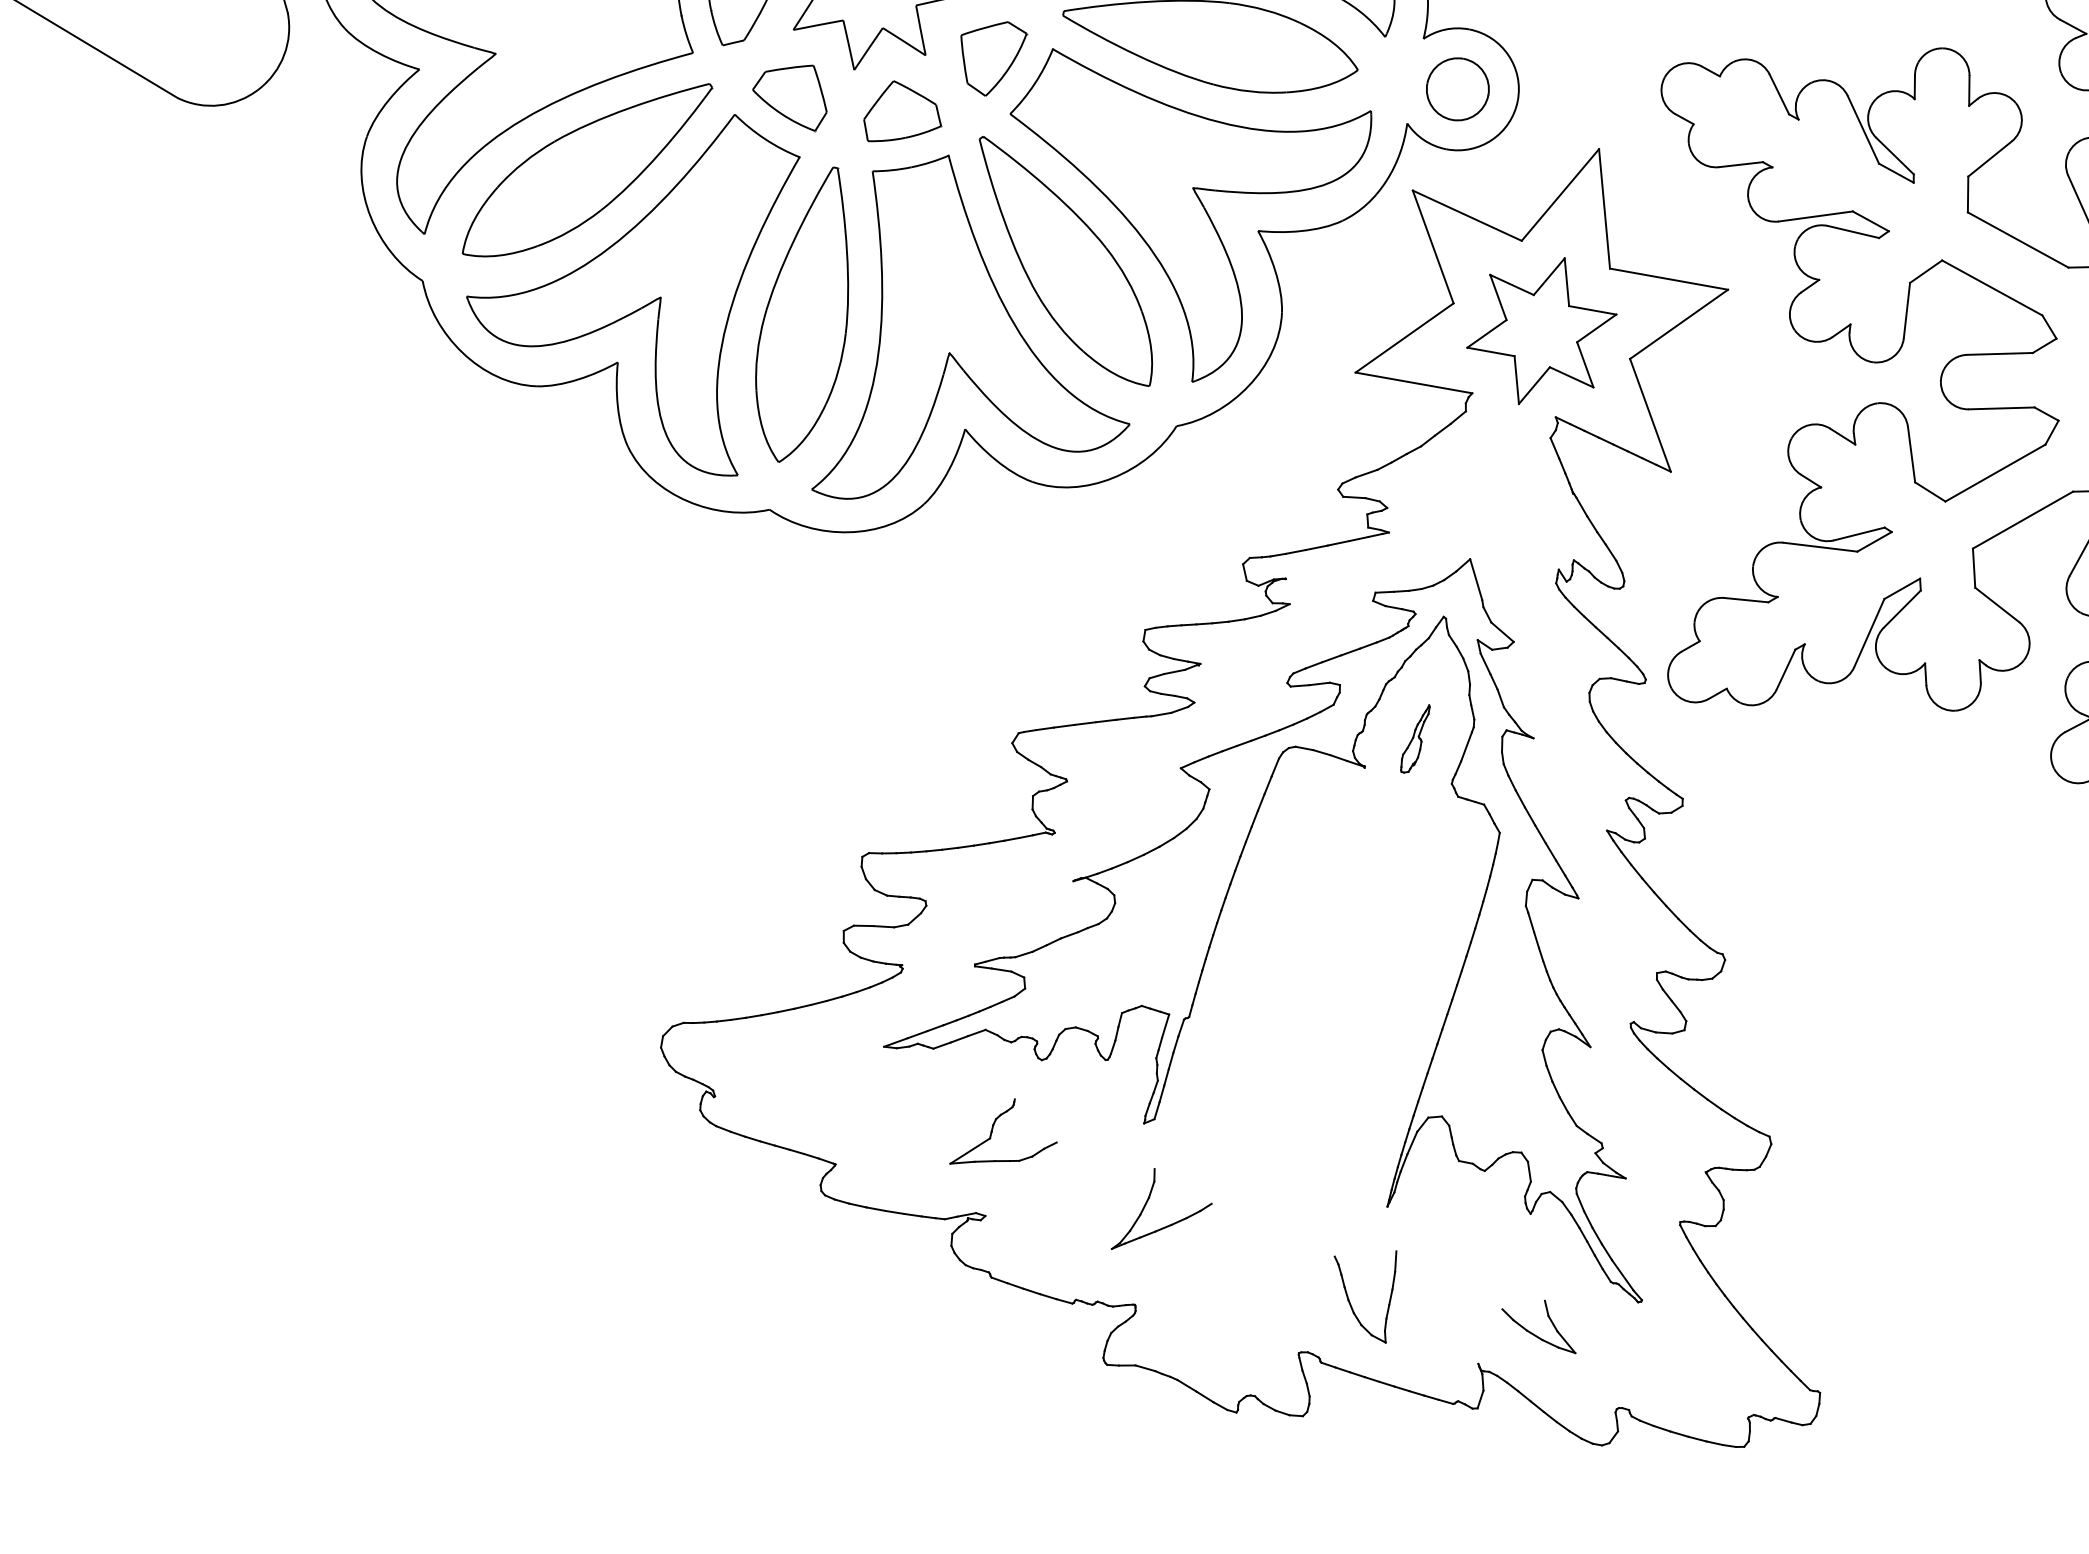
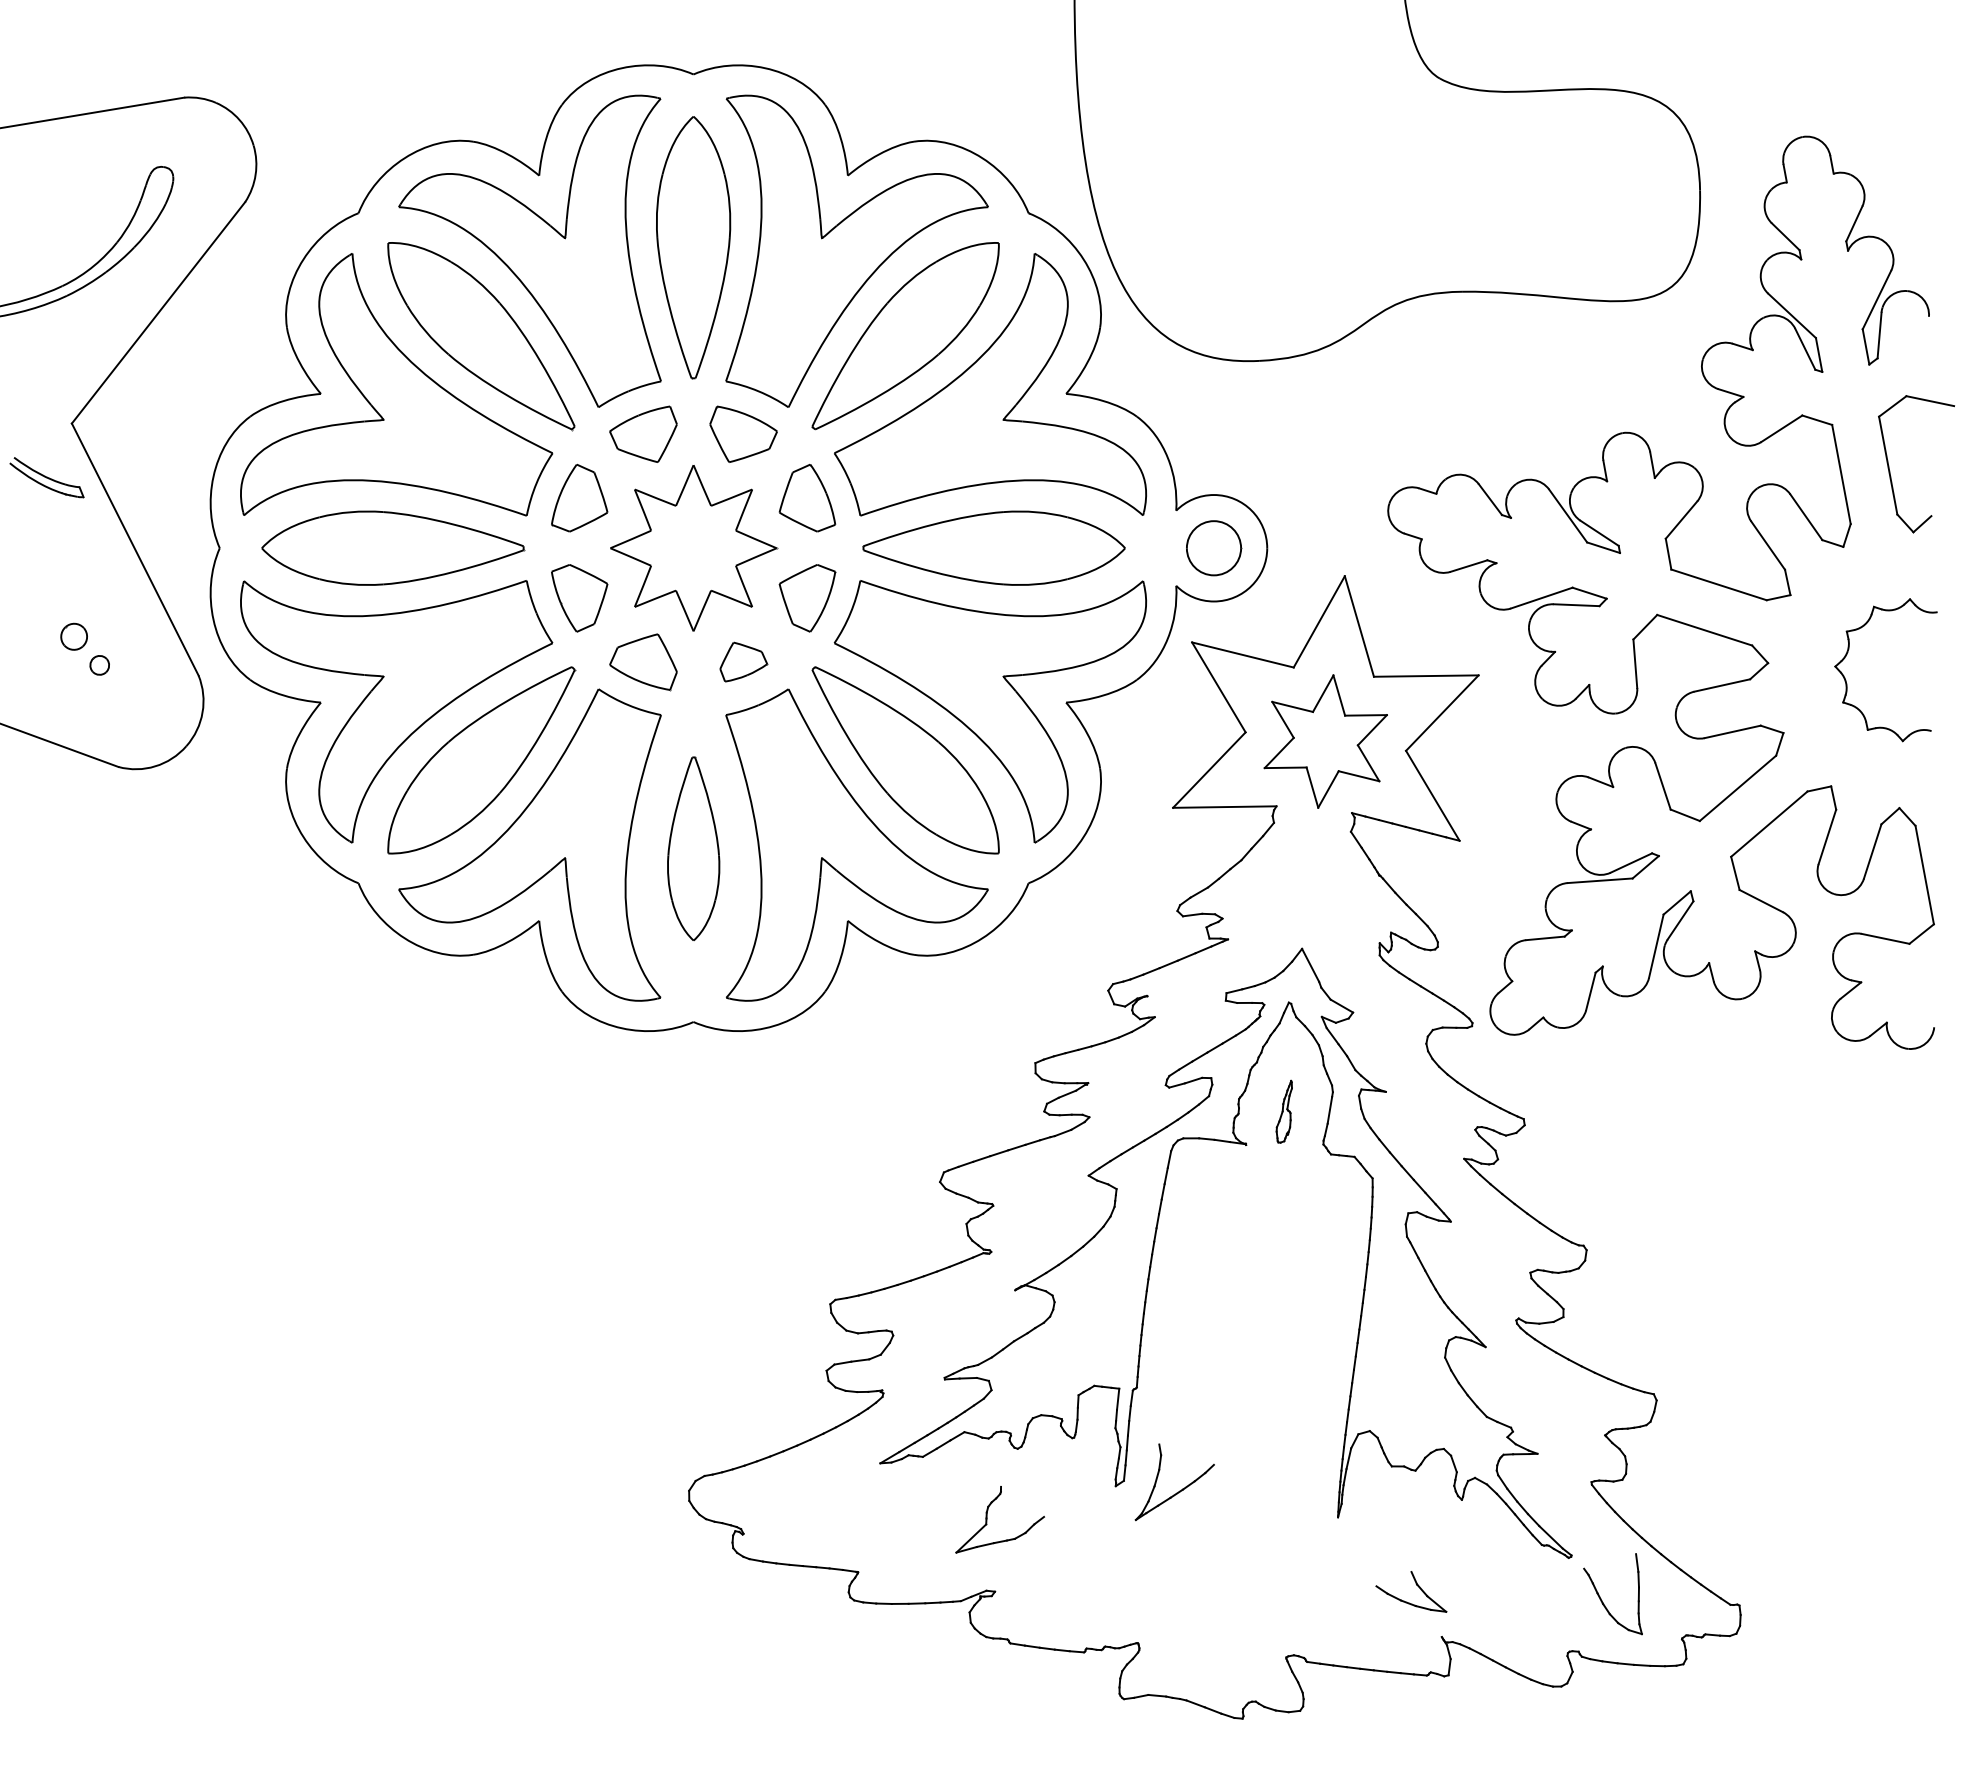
part: (903, 114) -> (743, 661), size x0.7
part: (807, 314) -> (693, 848), size x0.7
part: (1167, 1225) -> (1179, 1490), moved
part: (1348, 1296) -> (1602, 1600), moved
part: (1547, 1317) -> (1416, 1585), moved

